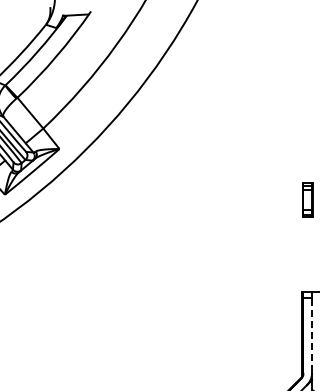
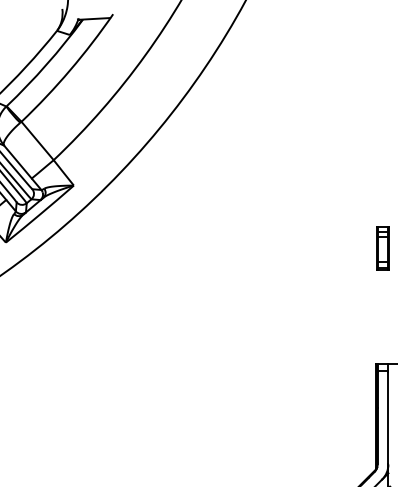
line: (312, 335) -> (388, 417), dashed -> solid

